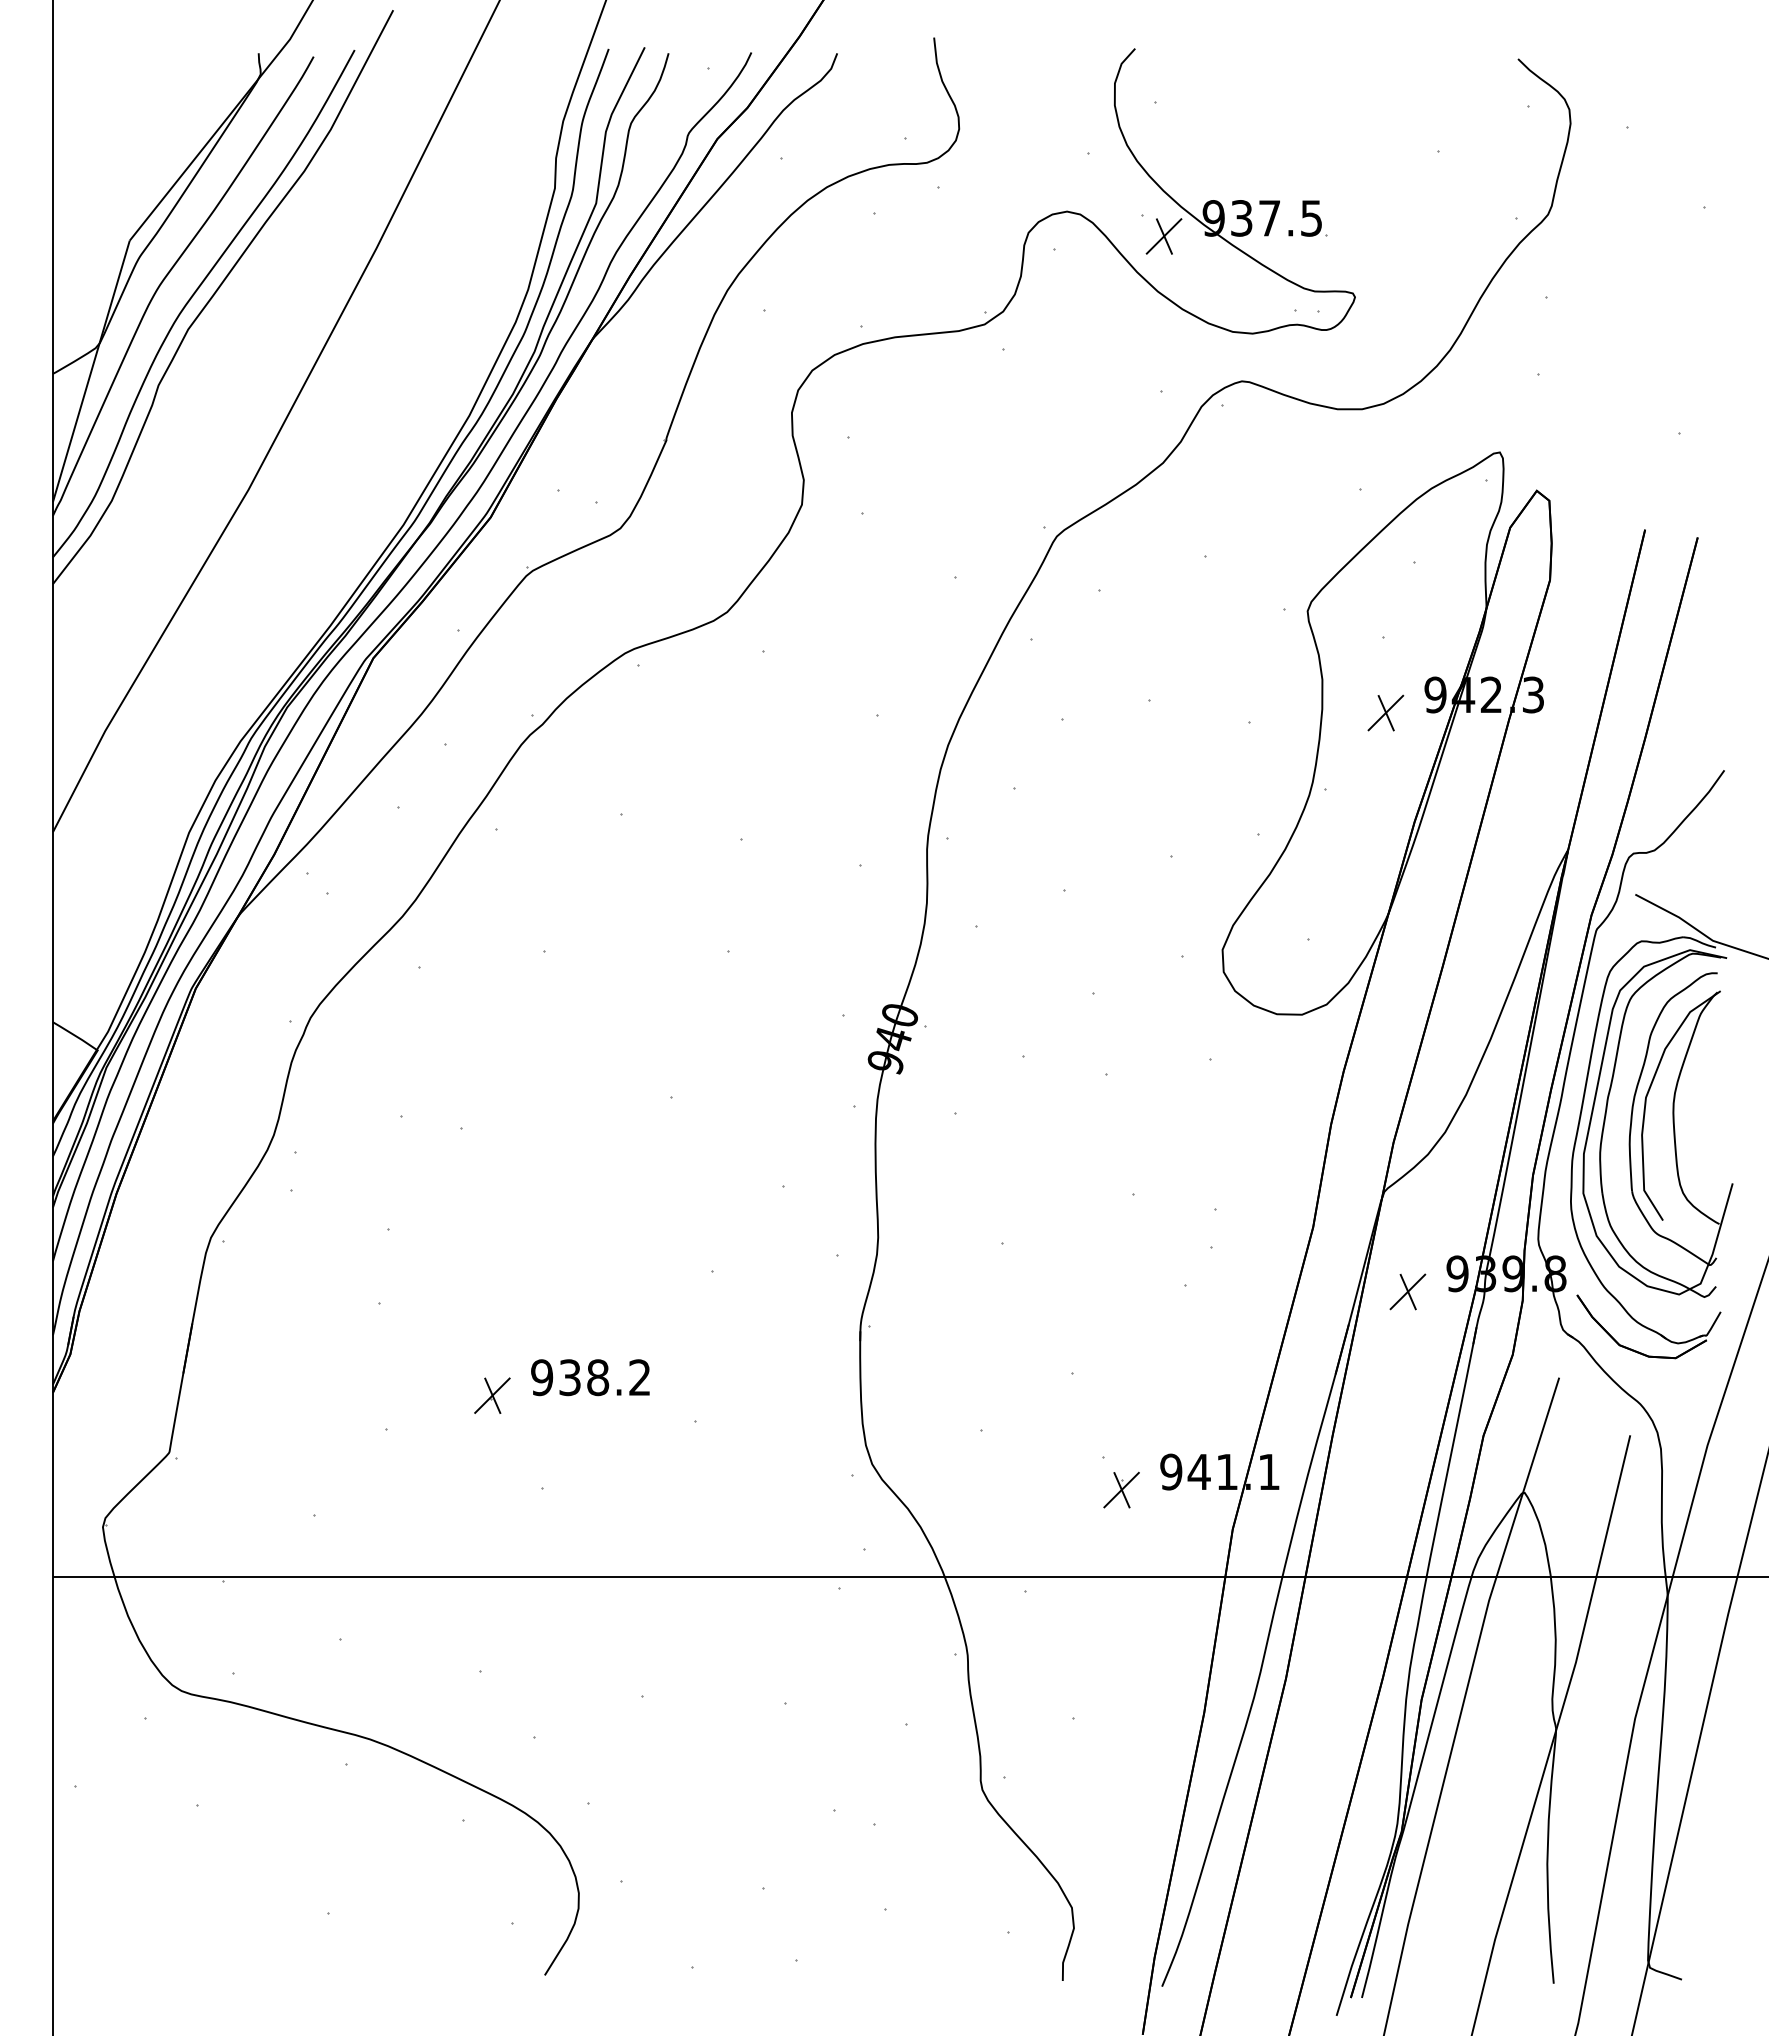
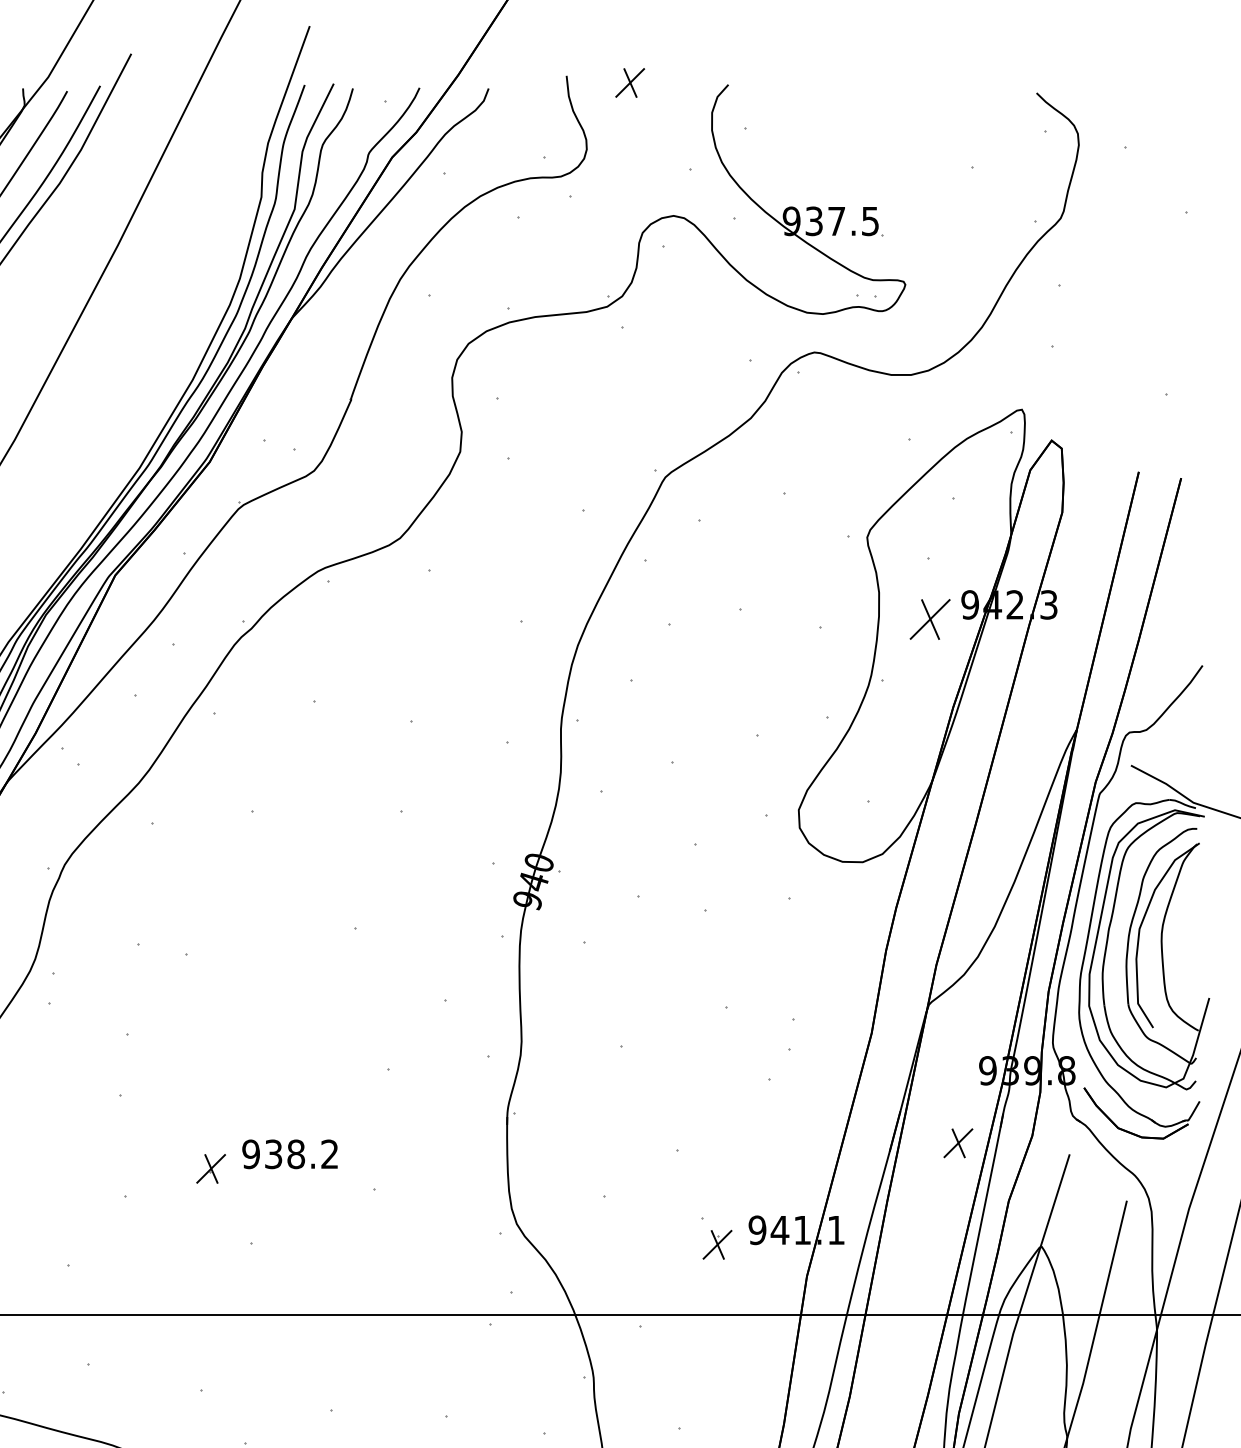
part: (1163, 236) -> (629, 83), moved
part: (1385, 712) -> (929, 619), size x1.4
part: (1407, 1291) -> (958, 1142), moved

